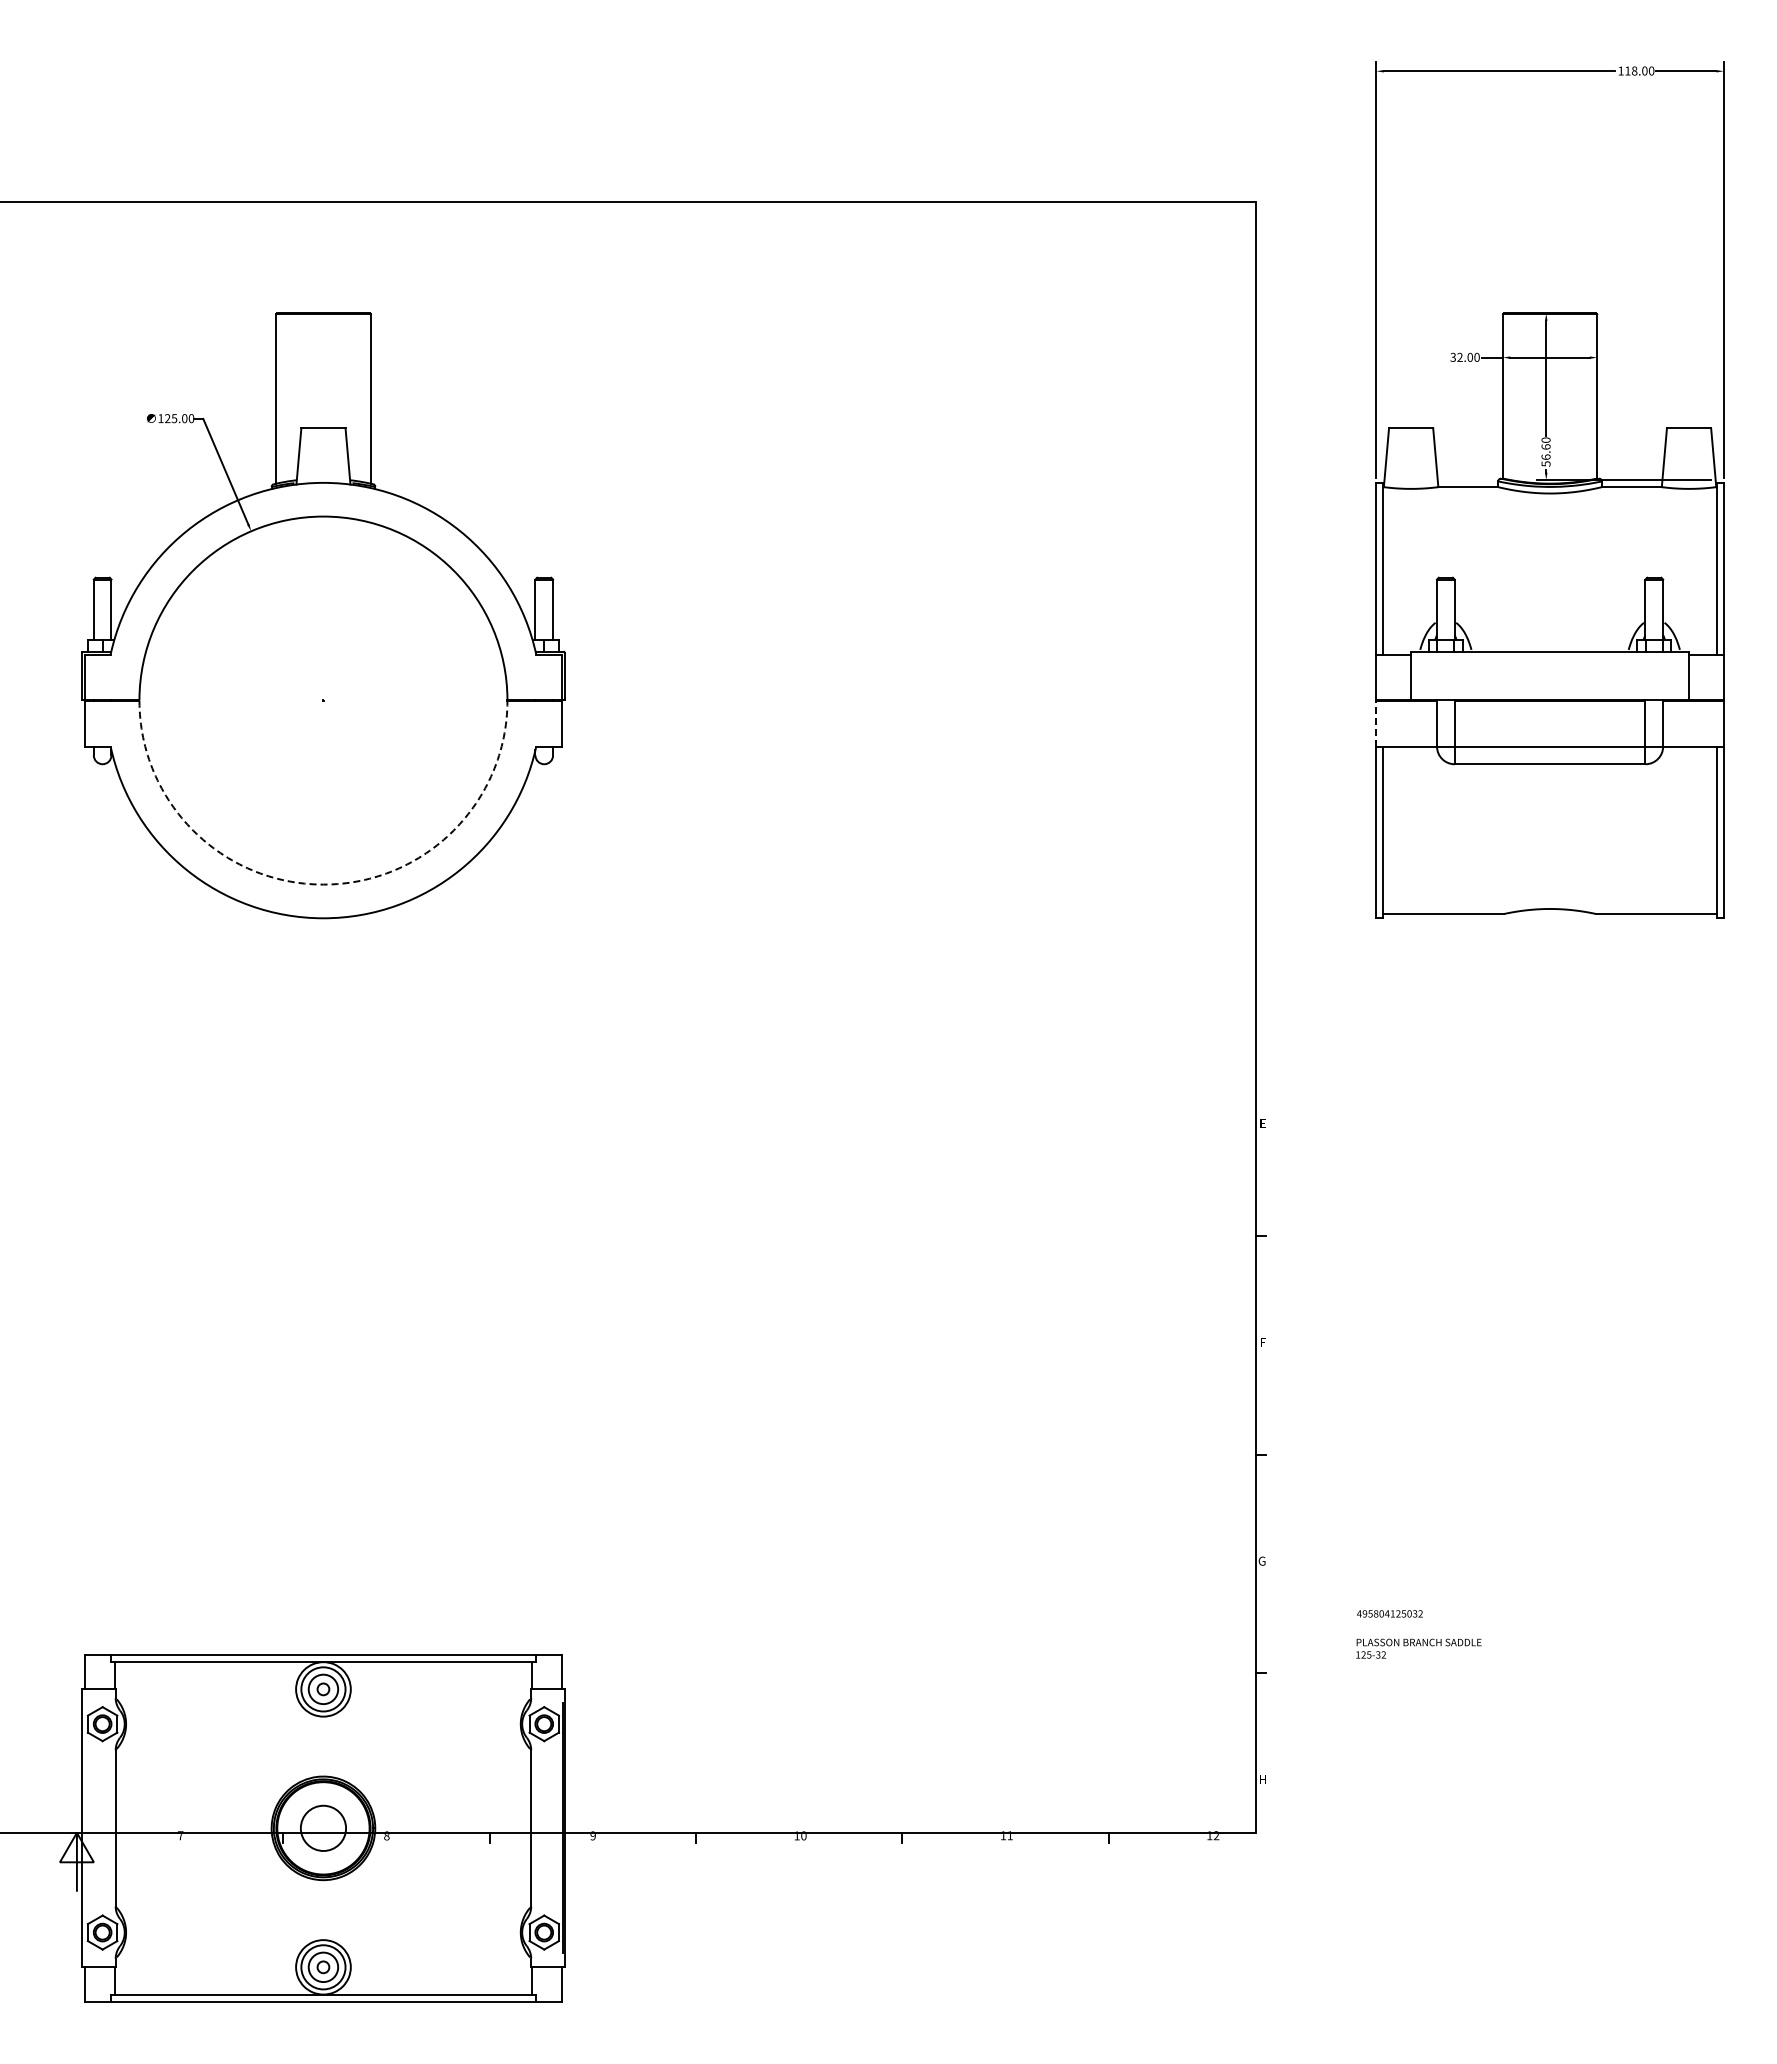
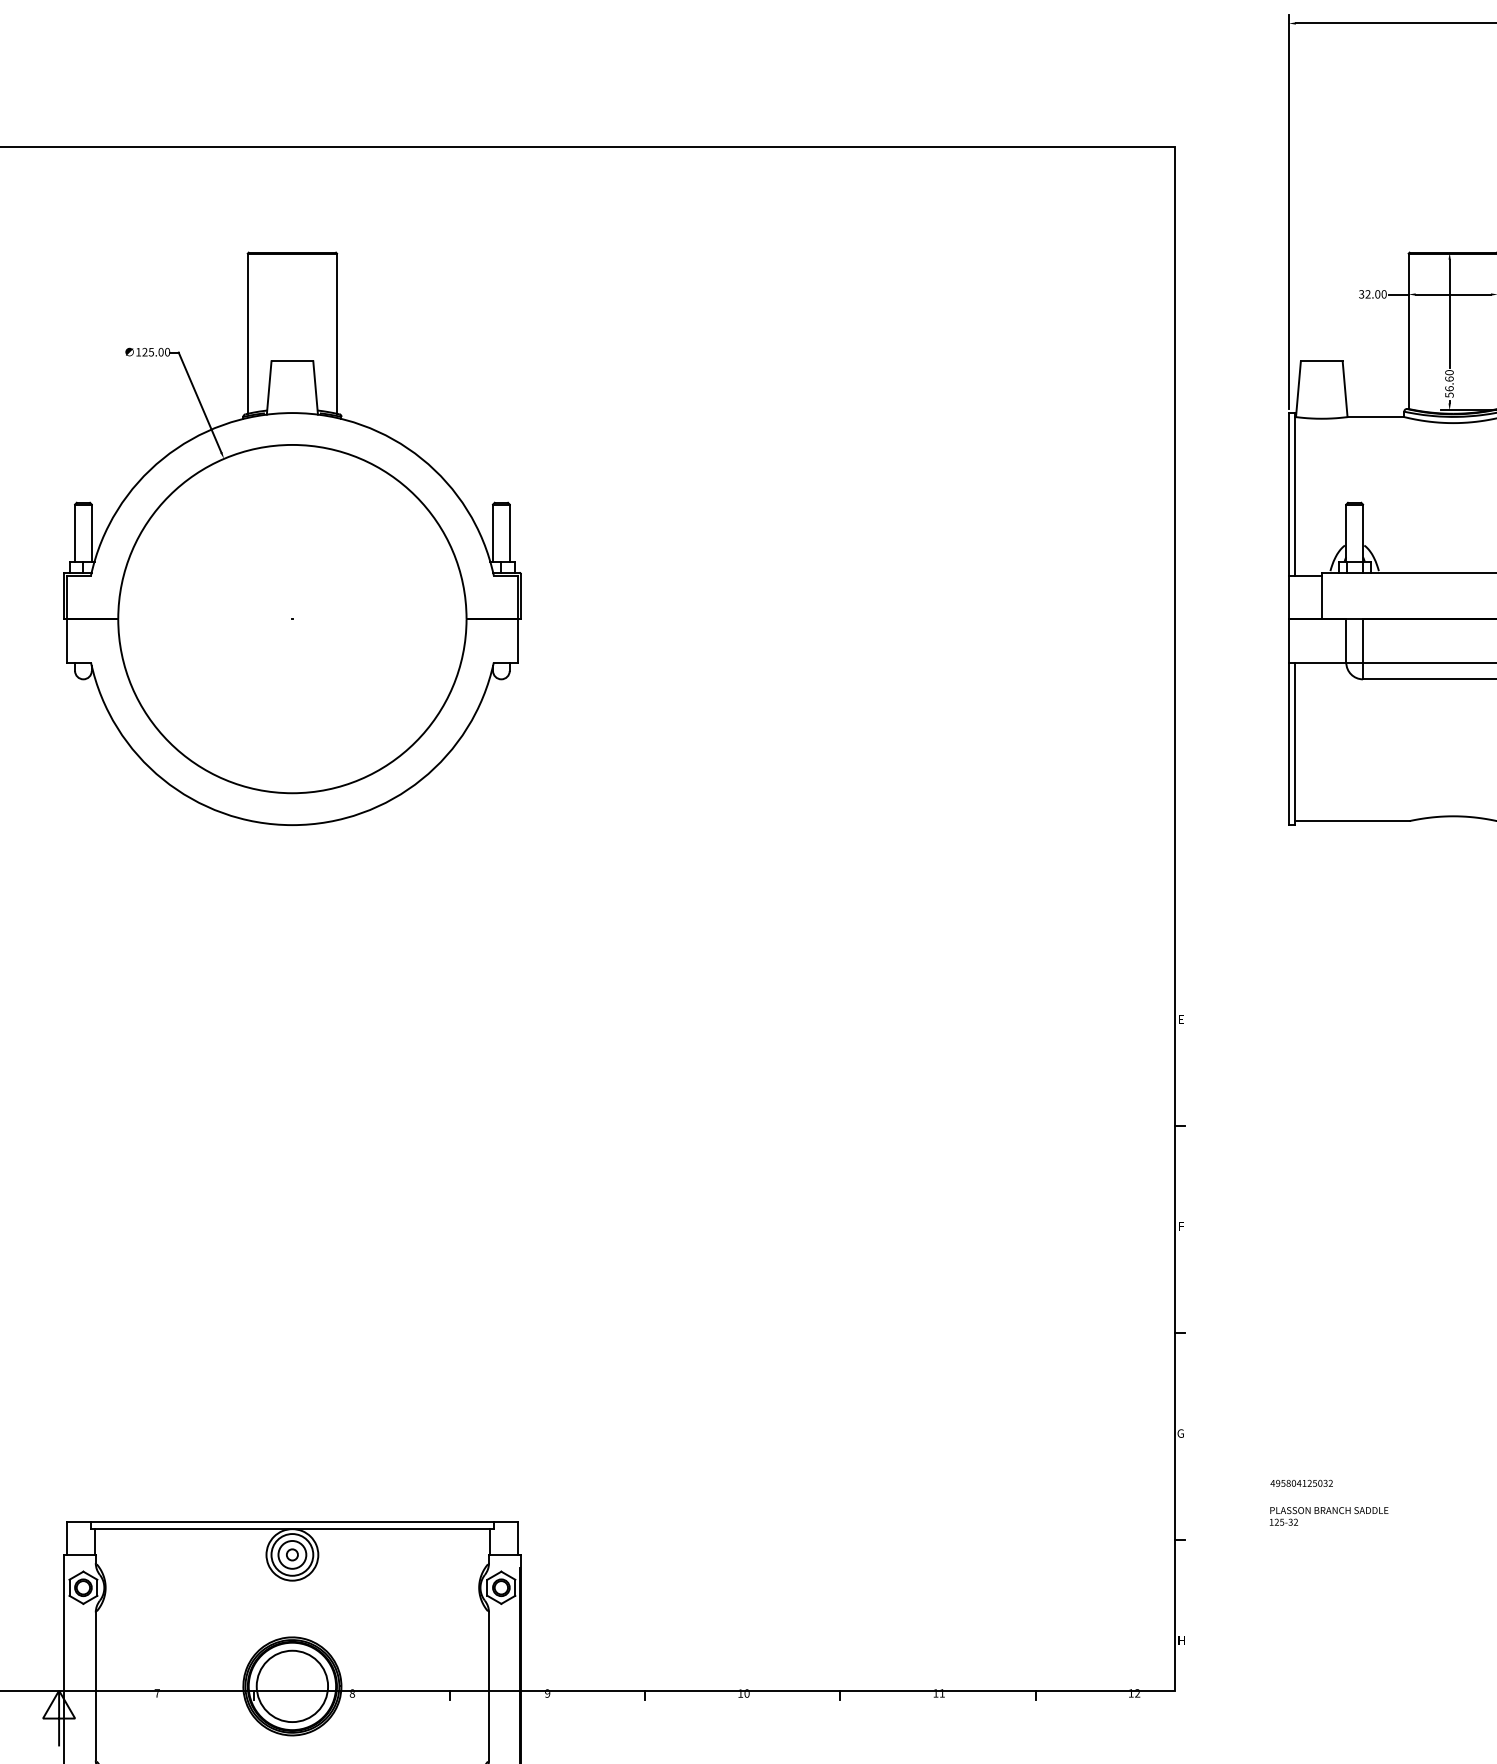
line: (1376, 723) -> (1289, 640), dashed -> solid
arc: (323, 884) -> (292, 793), dashed -> solid
circle: (323, 1828) -> (292, 1686), size x1.67

